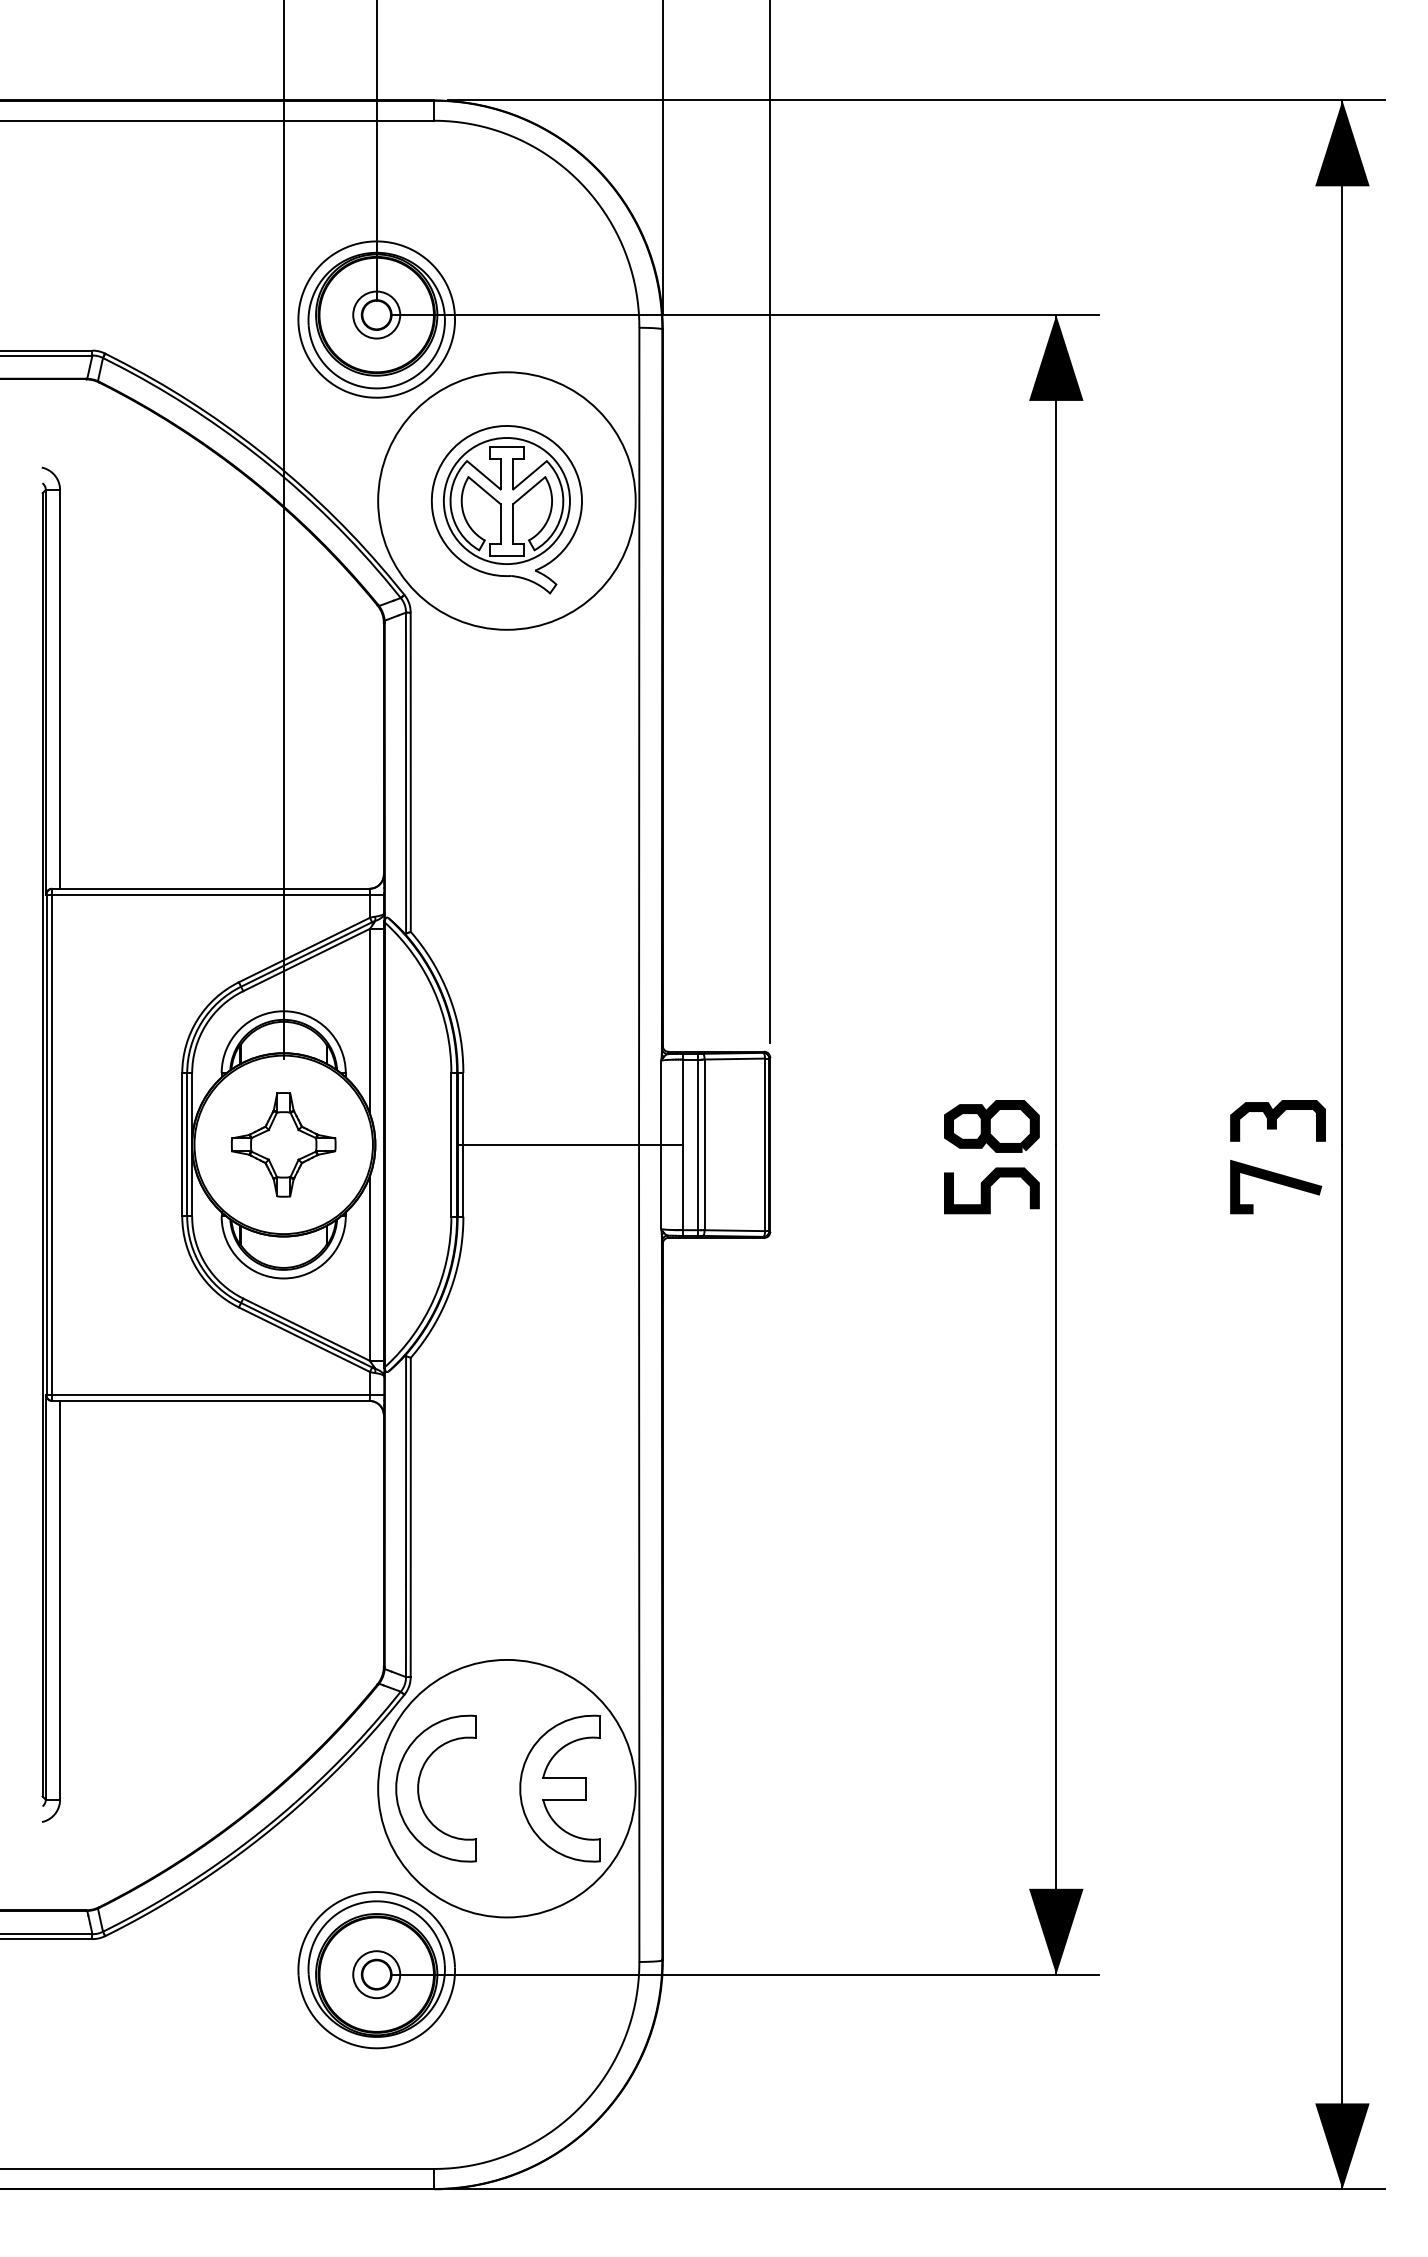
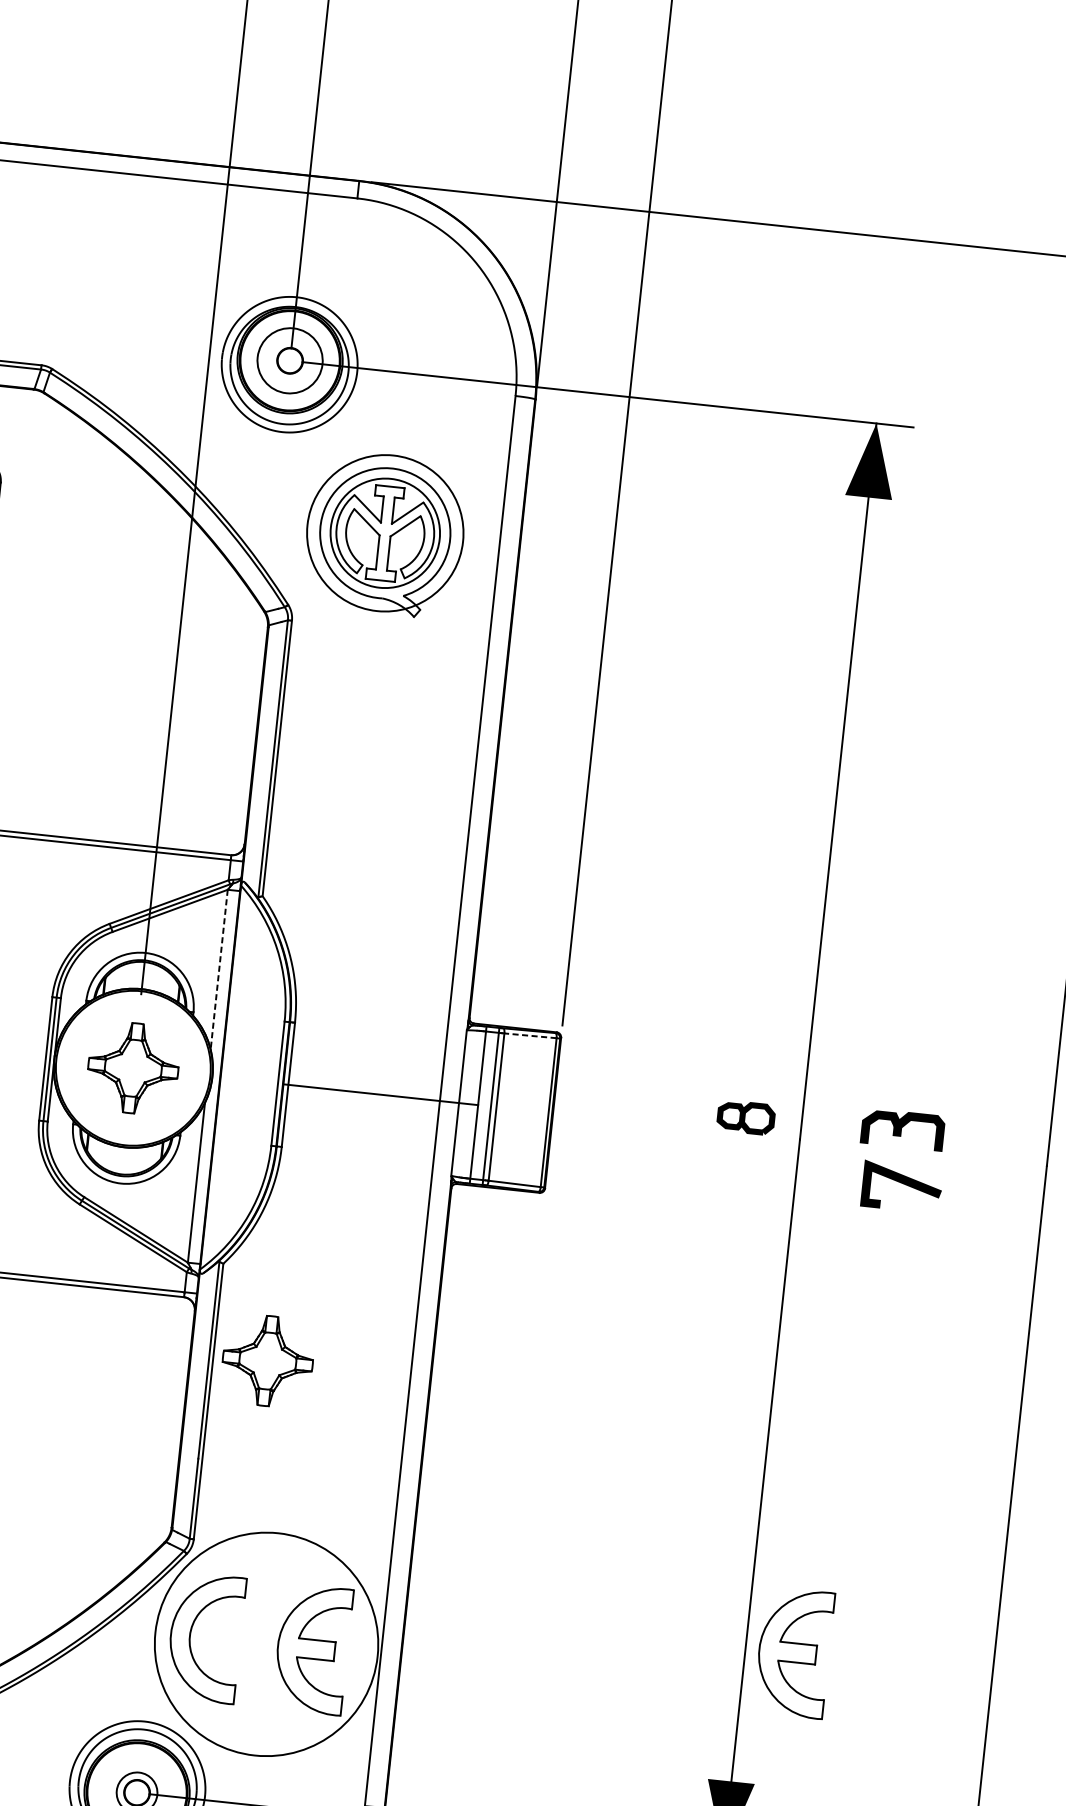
circle: (376, 314) -> (289, 360), size x1.6
circle: (506, 500) -> (384, 532), size x0.7
line: (370, 1021) -> (219, 969), solid -> dashed
line: (734, 1059) -> (530, 1036), solid -> dashed
part: (1277, 1120) -> (902, 1129), moved
part: (991, 1126) -> (745, 1117), size x0.7
line: (1276, 1183) -> (902, 1184), moved
curve: (990, 1190) -> (739, 1172), removed
part: (473, 1463) -> (267, 1360), added
part: (1111, 1733) -> (793, 1652), added

